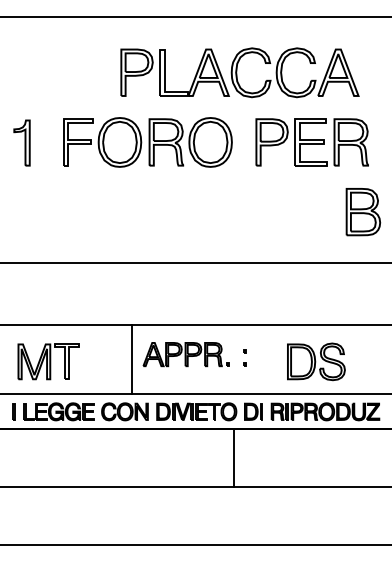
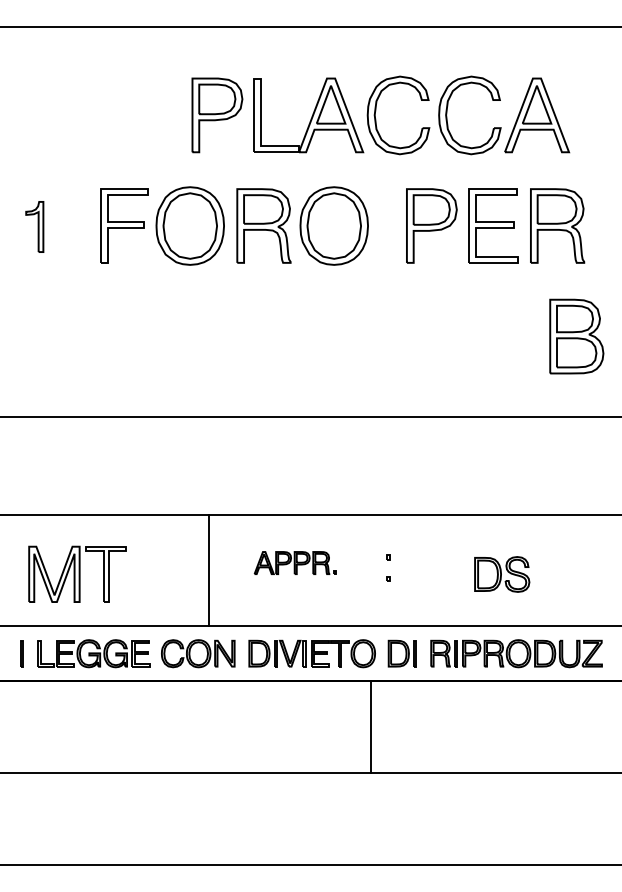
part: (21, 142) -> (33, 226), size x0.7
part: (185, 354) -> (294, 562), size x0.6
part: (316, 361) -> (502, 573), size x0.6

